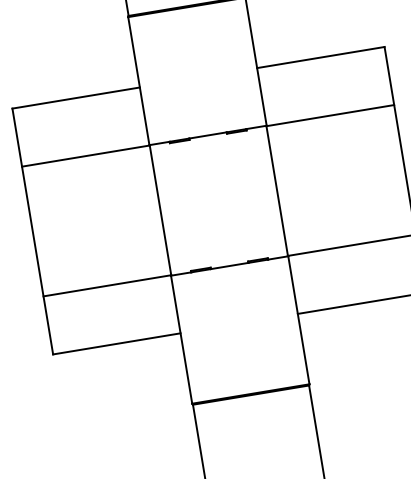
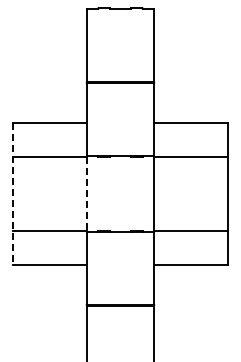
line: (159, 211) -> (86, 194), solid -> dashed
line: (33, 232) -> (13, 194), solid -> dashed

